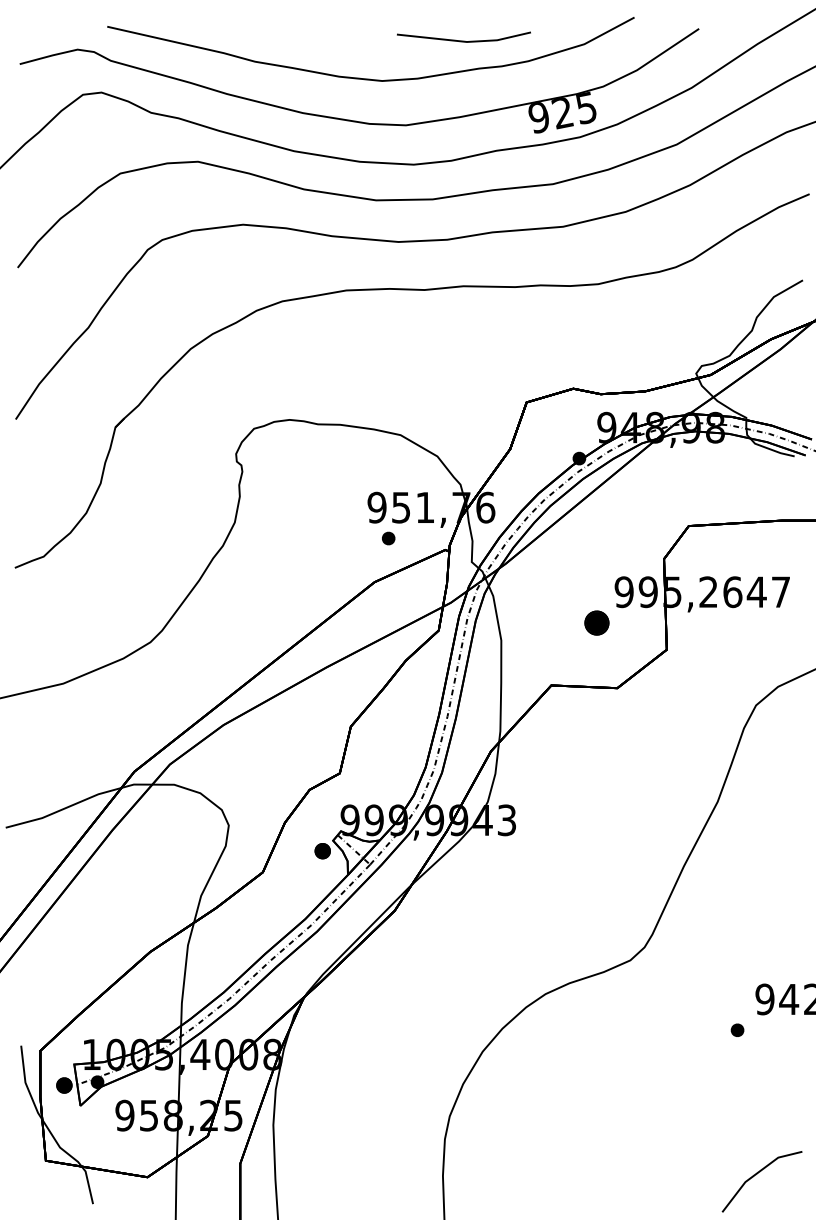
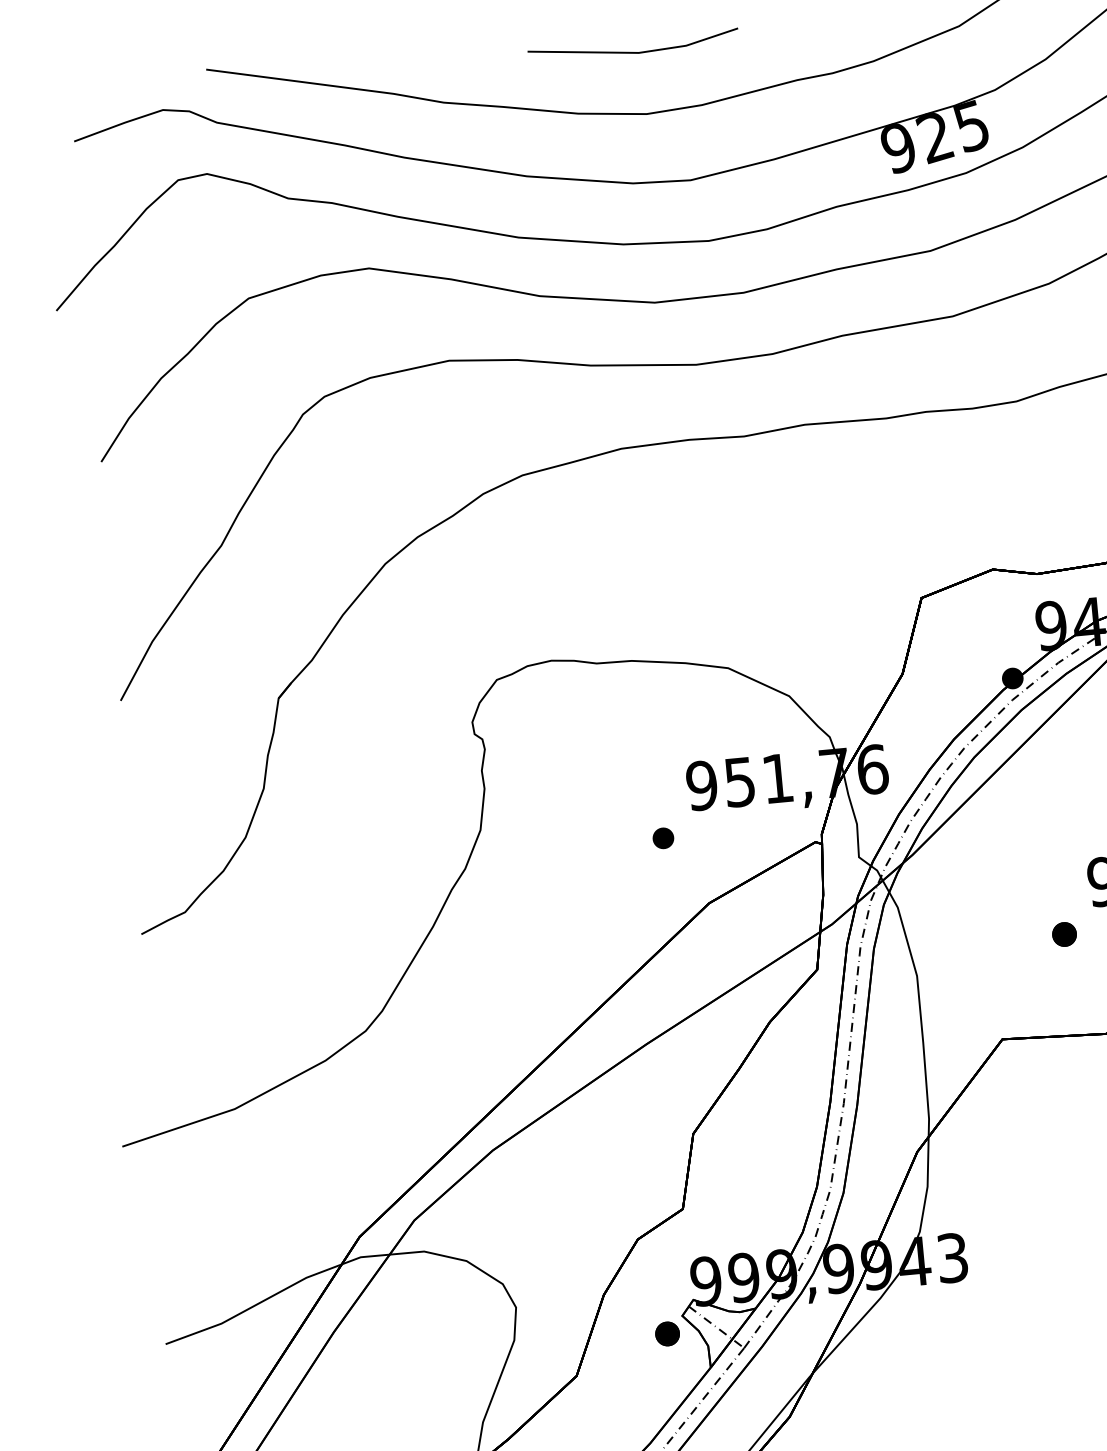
line: (463, 40) -> (633, 51), moved
part: (388, 538) -> (663, 838), moved
part: (596, 622) -> (1064, 933), size x0.62

